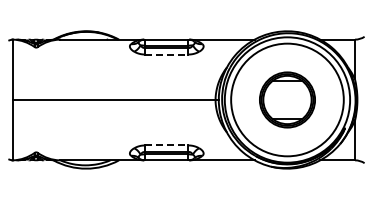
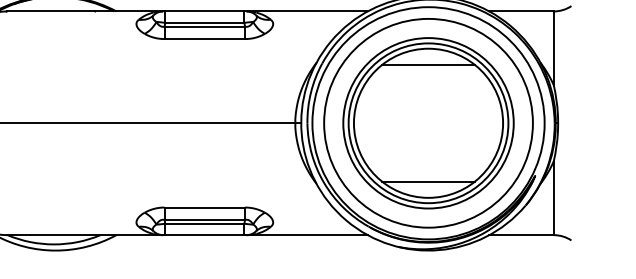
line: (166, 54) -> (204, 38), dashed -> solid
part: (287, 99) -> (428, 122), size x1.67
line: (166, 145) -> (204, 207), dashed -> solid

